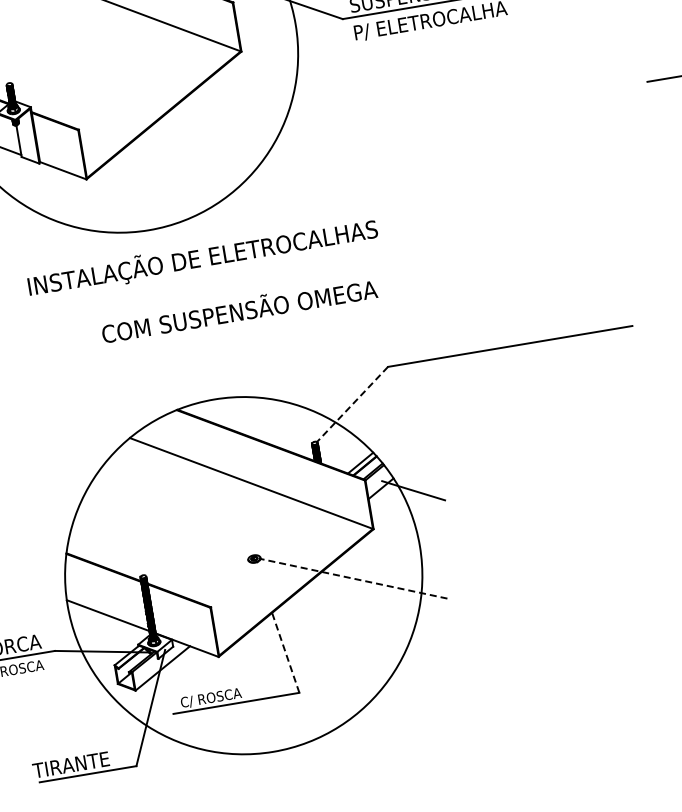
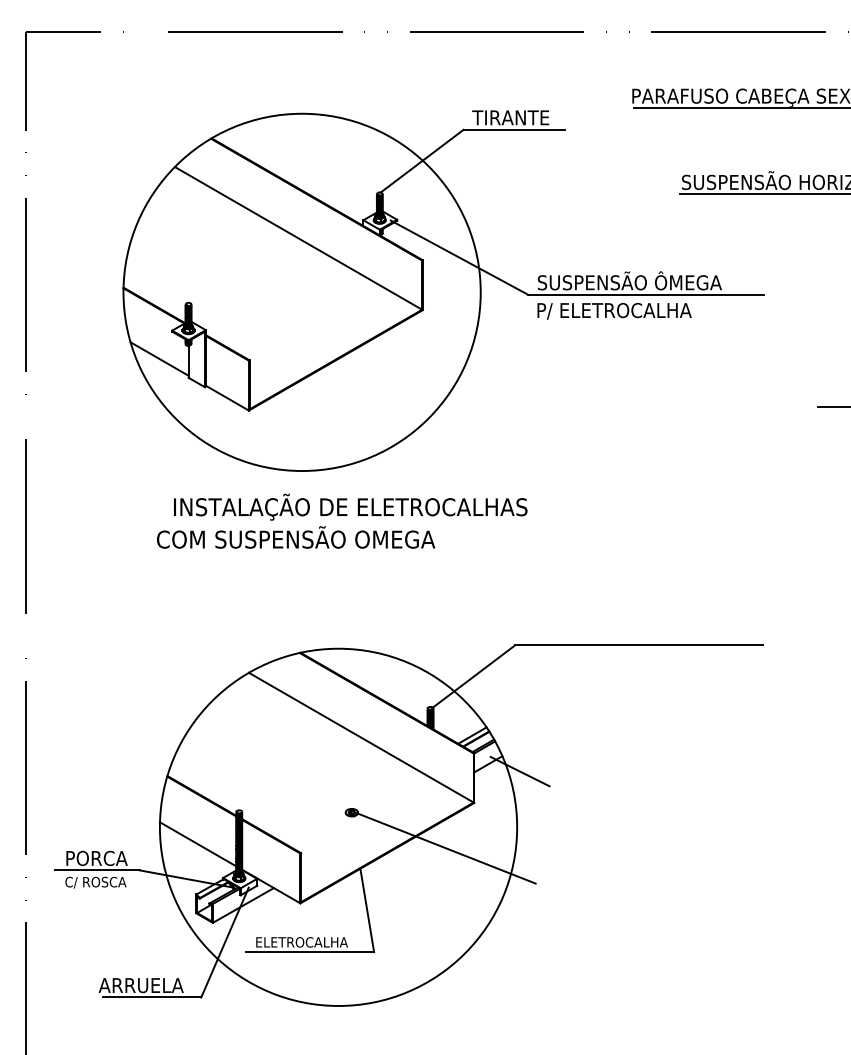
text: (239, 309) -> (296, 537), moved
line: (352, 405) -> (473, 677), dashed -> solid
line: (352, 578) -> (445, 848), dashed -> solid
line: (285, 651) -> (367, 909), dashed -> solid
text: (226, 695) -> (301, 942), C/ ROSCA -> ELETROCALHA
text: (74, 764) -> (140, 985), TIRANTE -> ARRUELA

